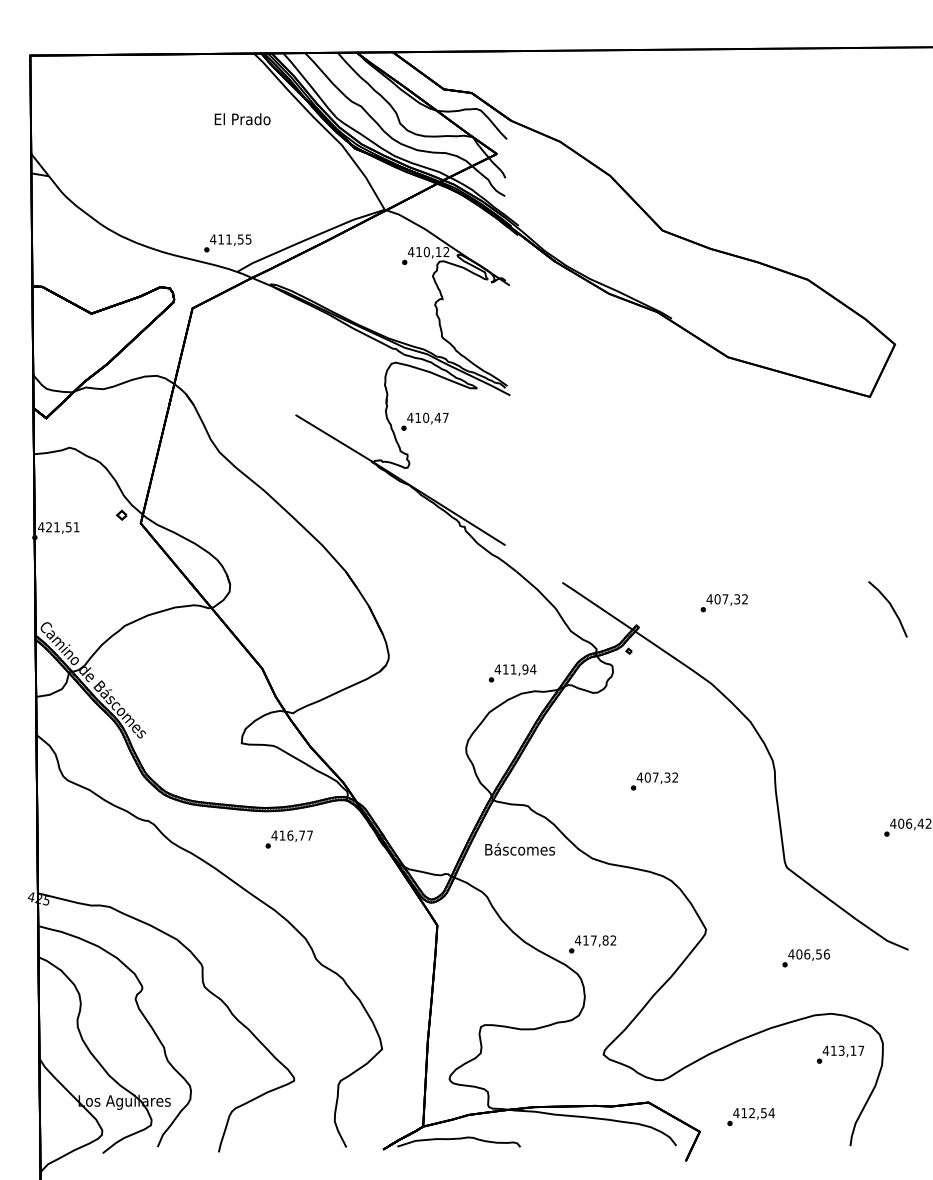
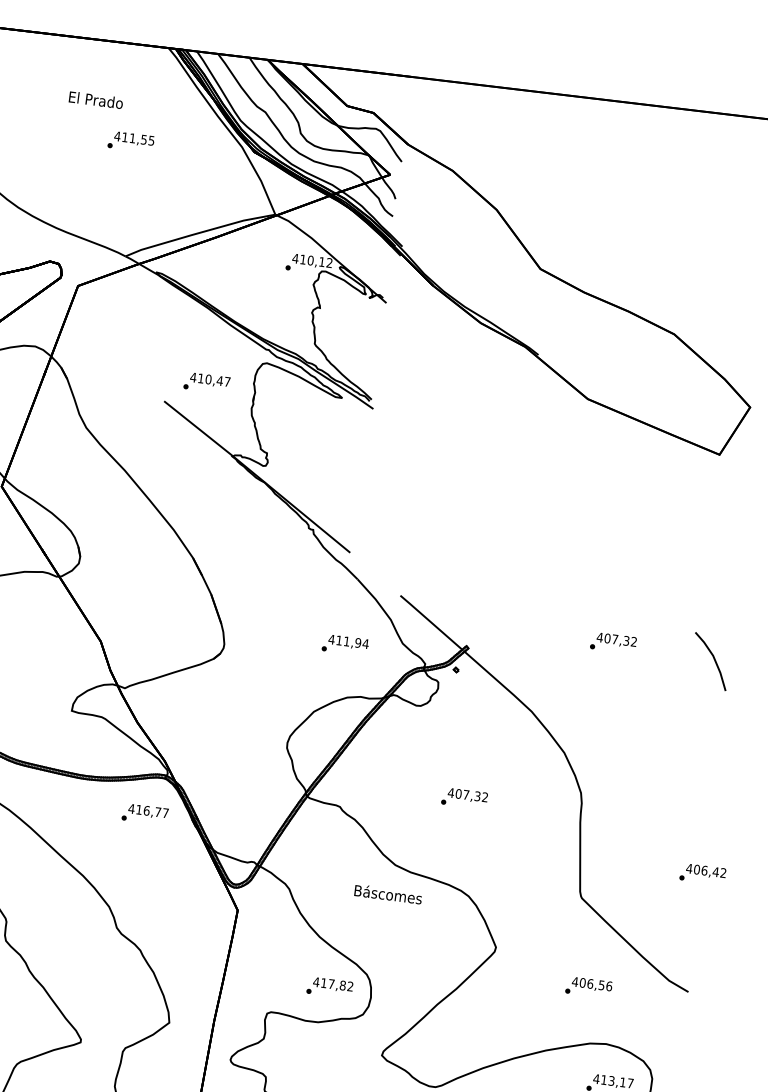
text: (242, 119) -> (95, 100), moved
text: (227, 243) -> (130, 142), moved
text: (424, 421) -> (206, 382), moved
text: (723, 603) -> (612, 643), moved
text: (512, 673) -> (345, 645), moved
text: (288, 839) -> (144, 814), moved
text: (519, 849) -> (387, 894), moved
text: (592, 944) -> (329, 987), moved

